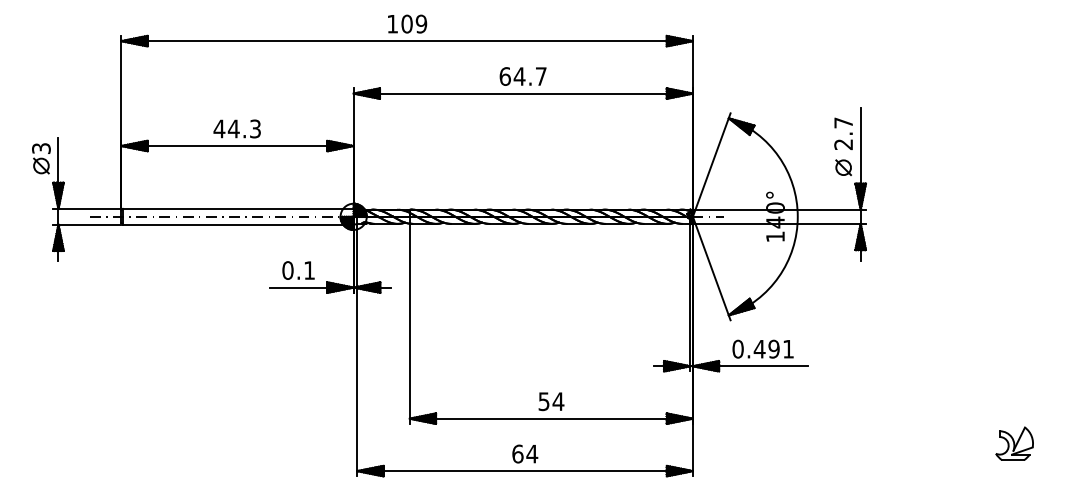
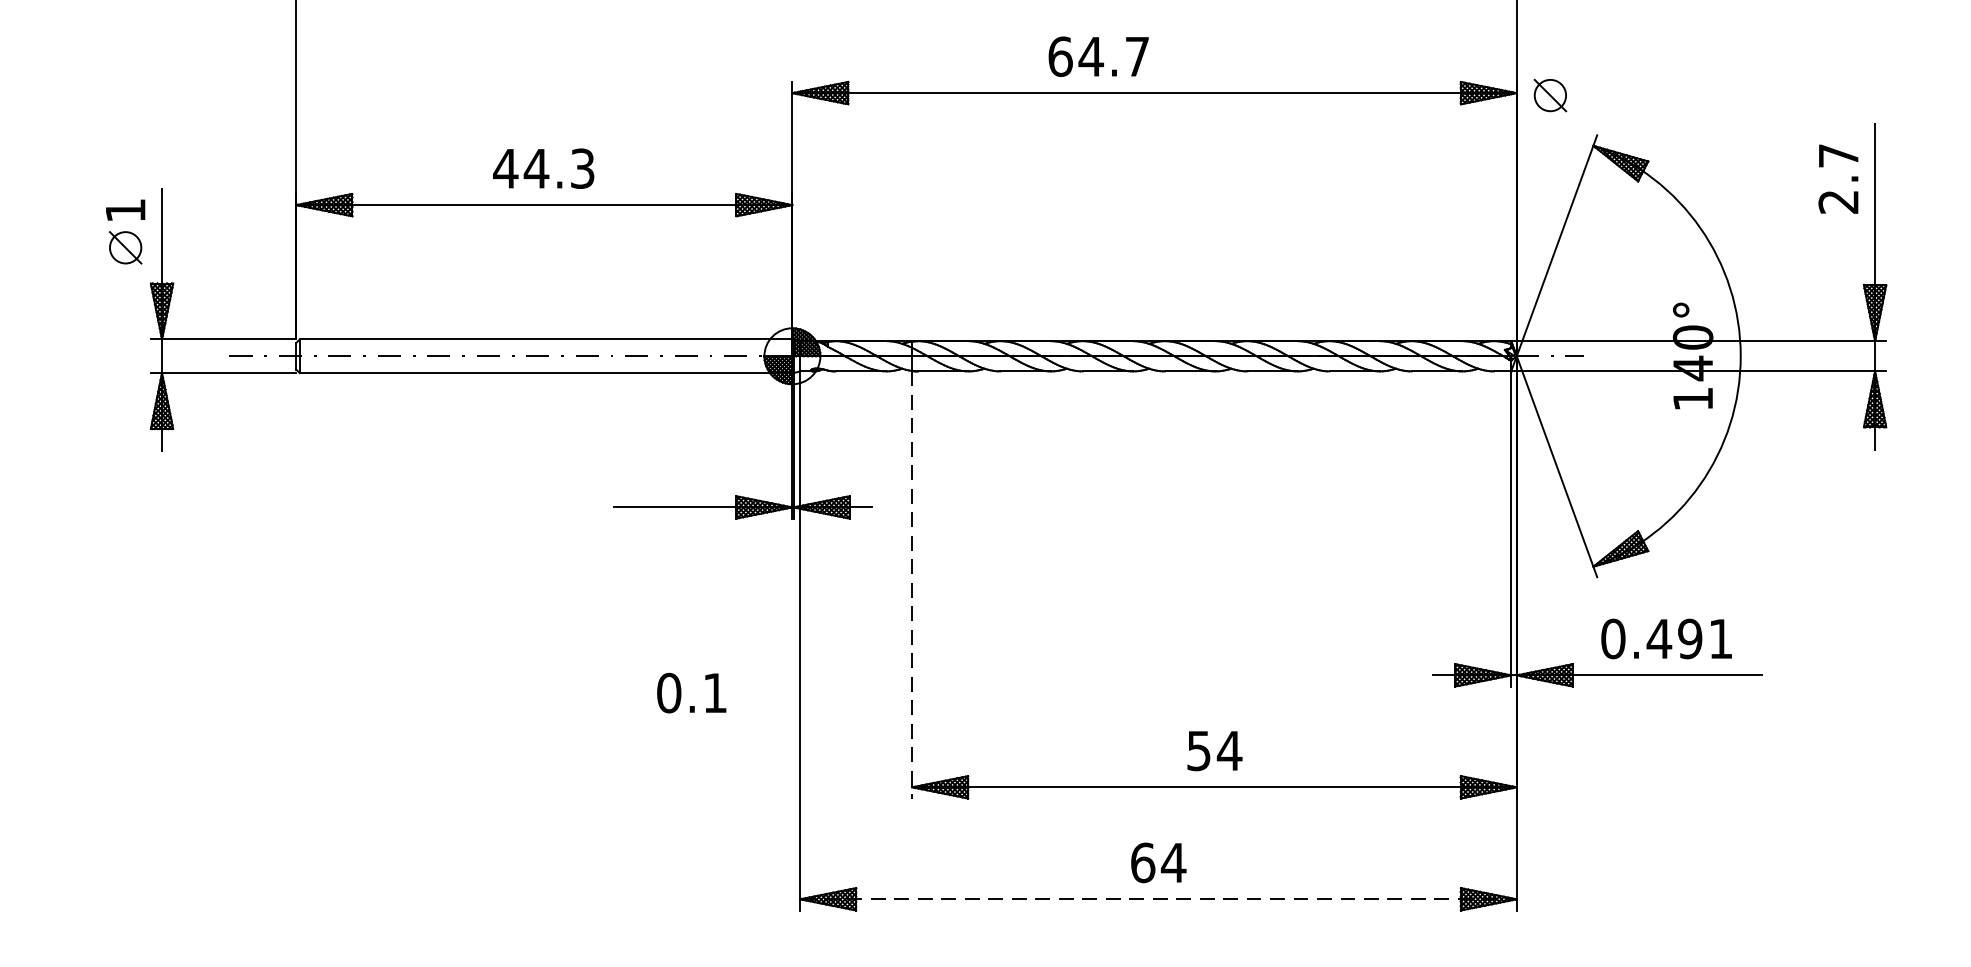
text: (522, 76) -> (1097, 56), moved
text: (41, 148) -> (125, 210), 3 -> 1
part: (843, 167) -> (1550, 95), moved
text: (298, 270) -> (691, 692), moved
line: (409, 324) -> (911, 586), solid -> dashed
line: (525, 471) -> (1159, 900), solid -> dashed

